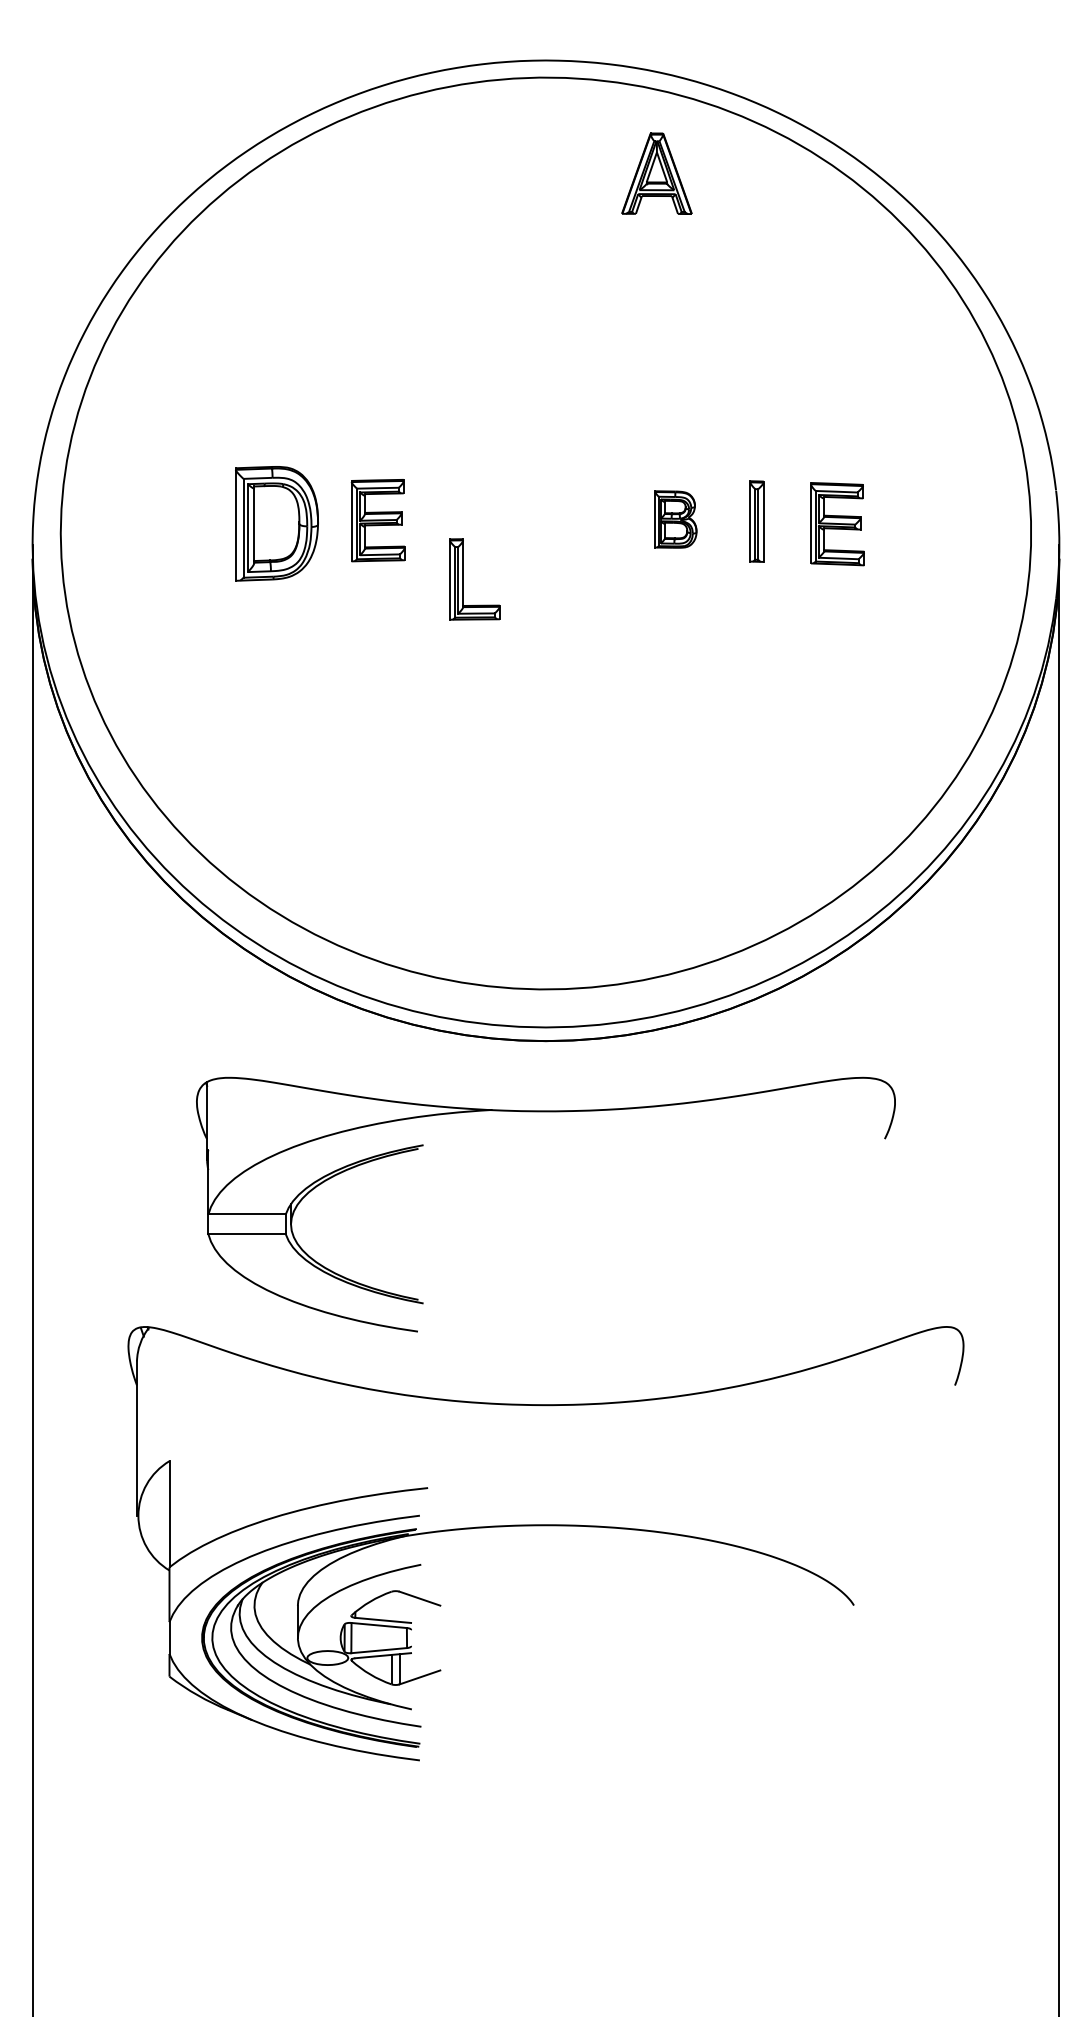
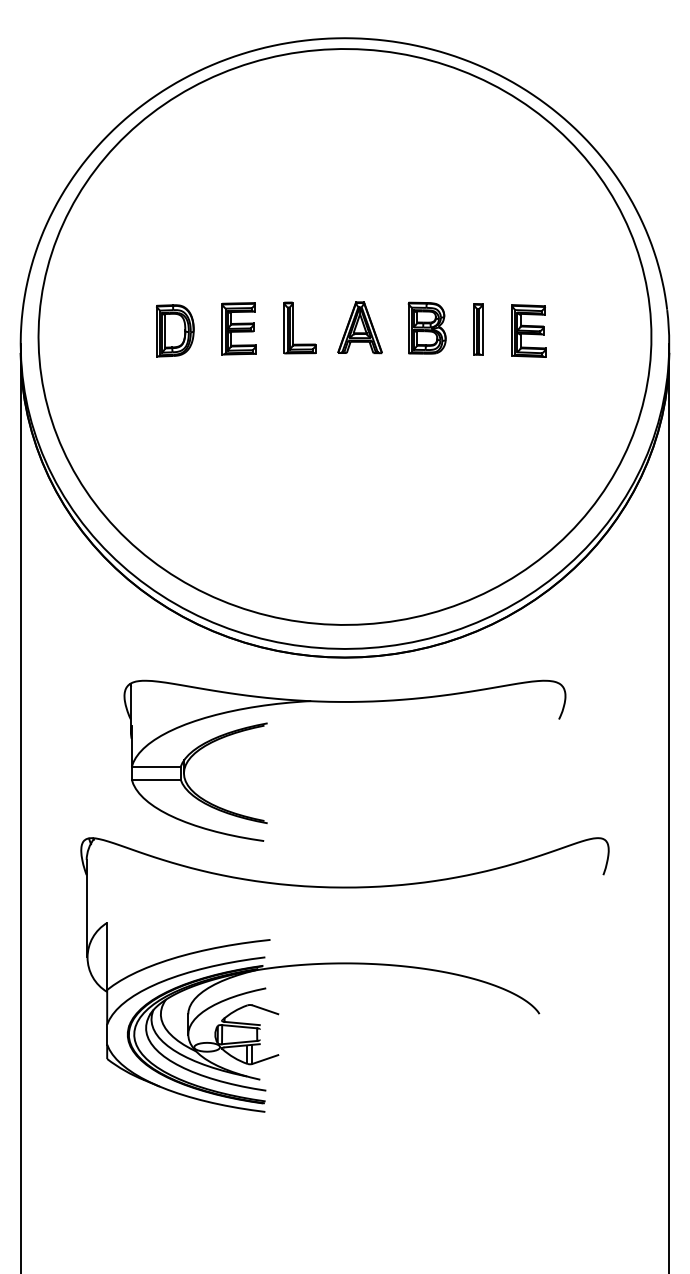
part: (656, 173) -> (359, 327), moved
part: (675, 518) -> (426, 327), size x1.43
part: (277, 523) -> (175, 330), size x0.71
part: (473, 578) -> (299, 327), moved

